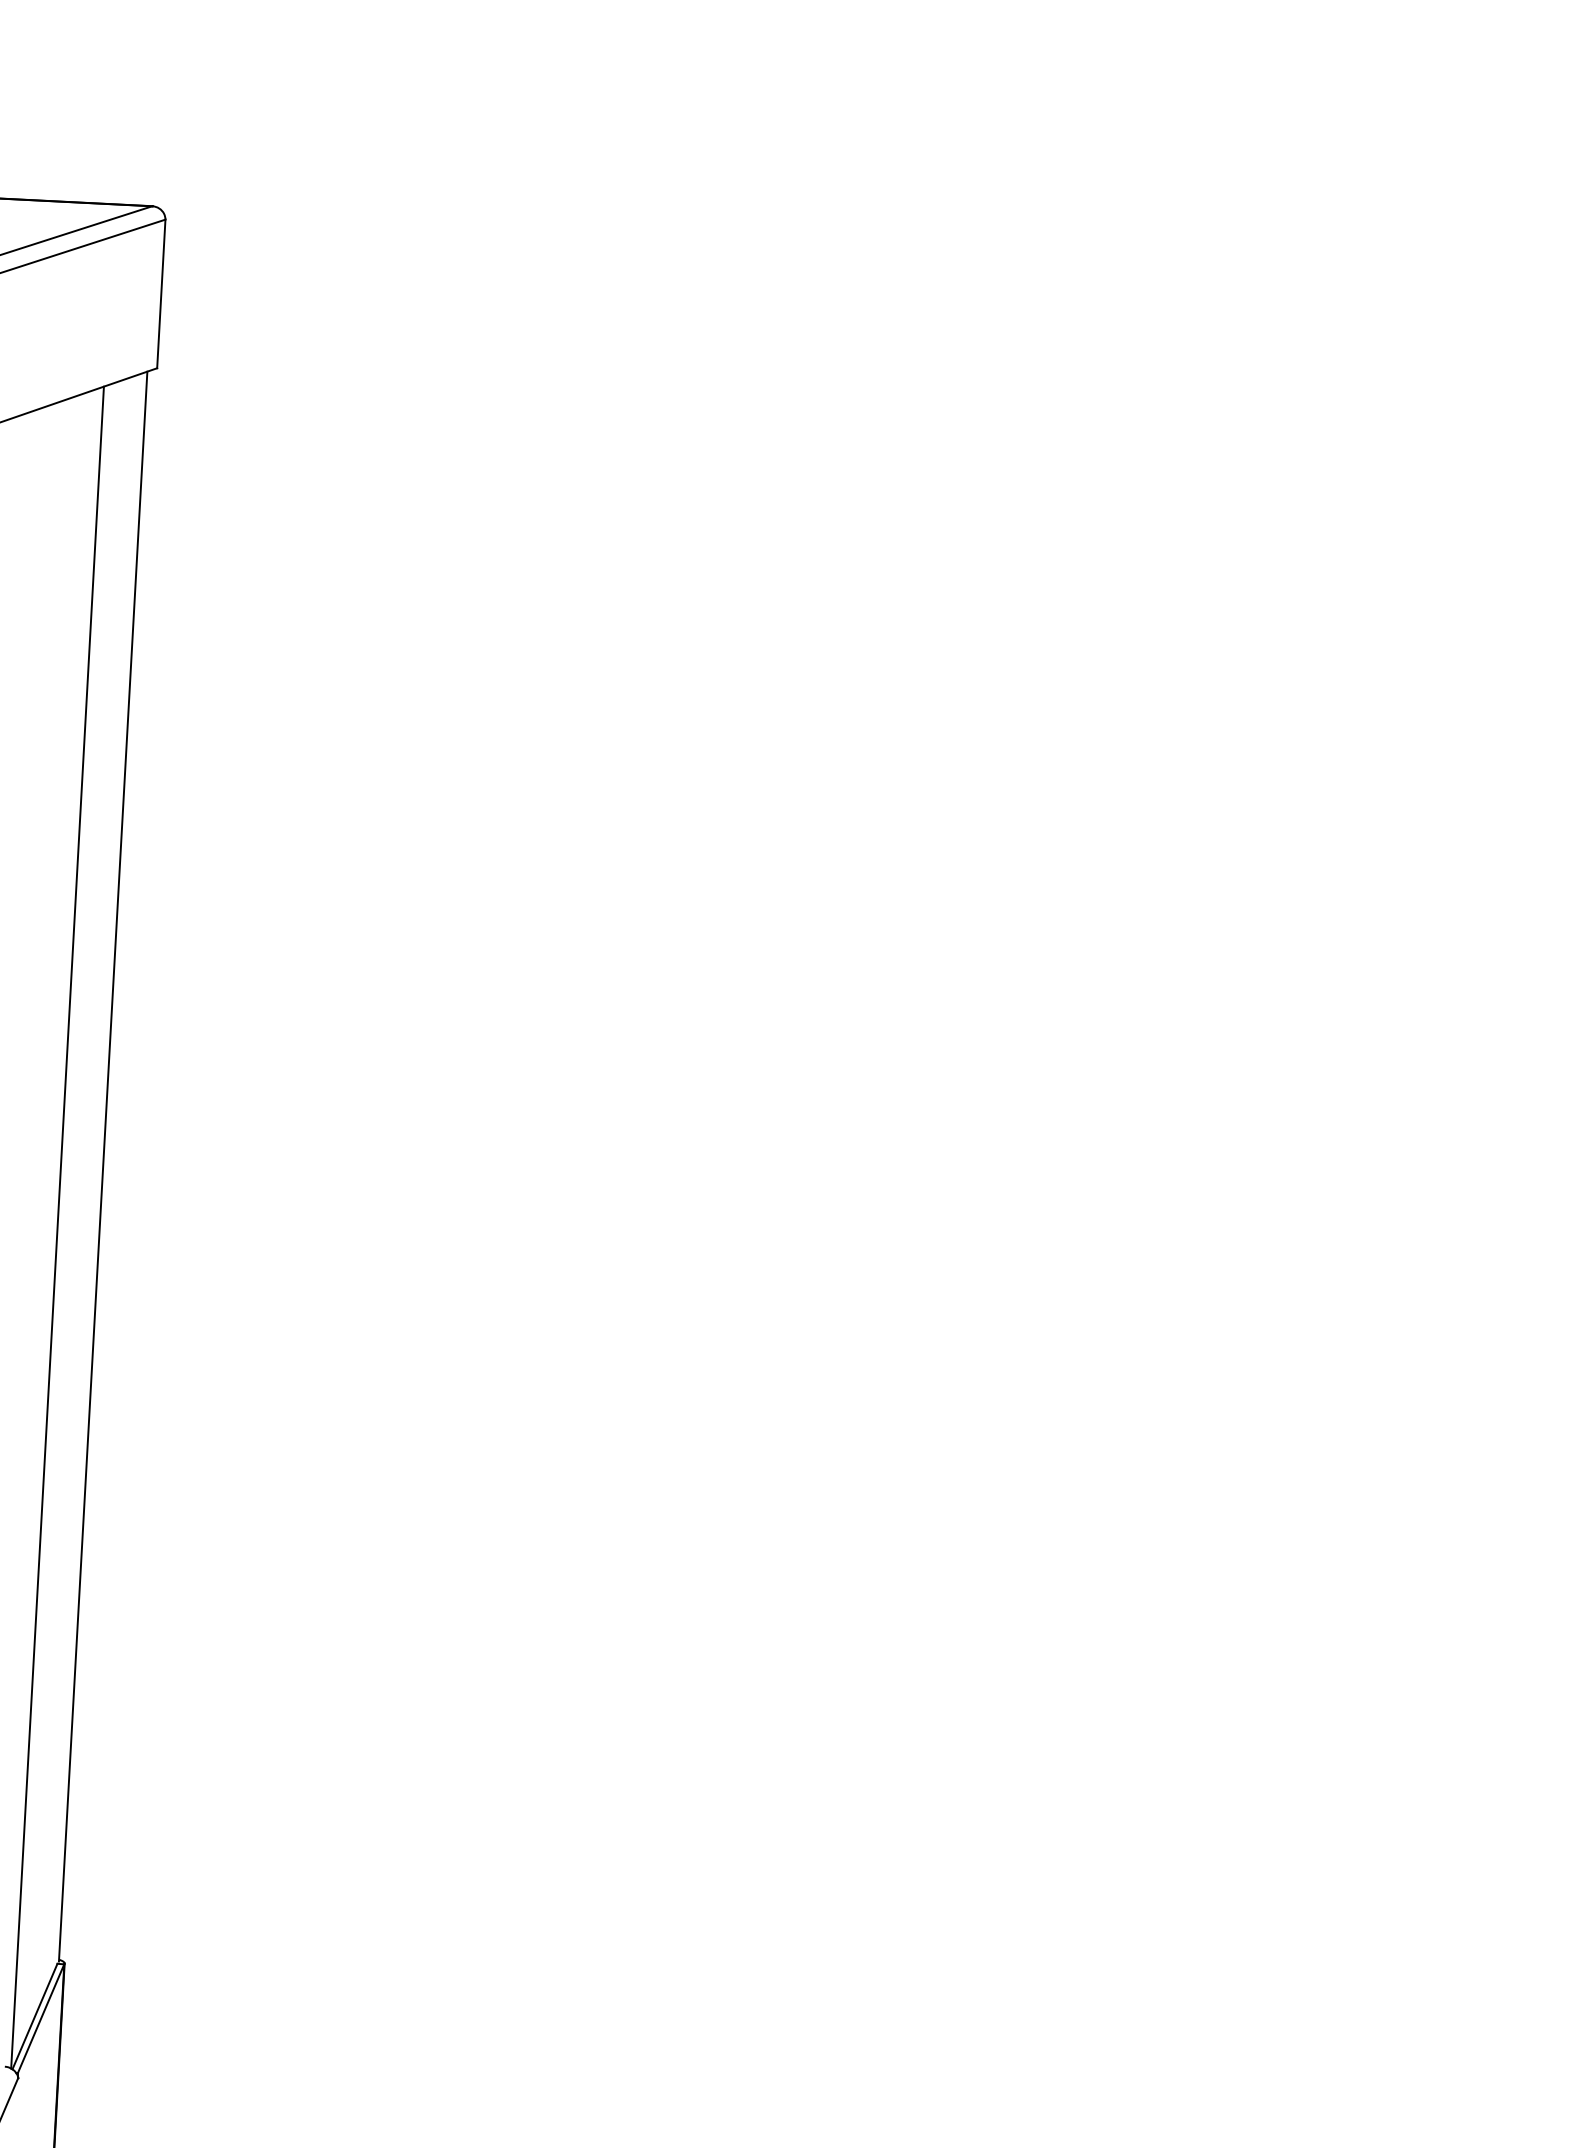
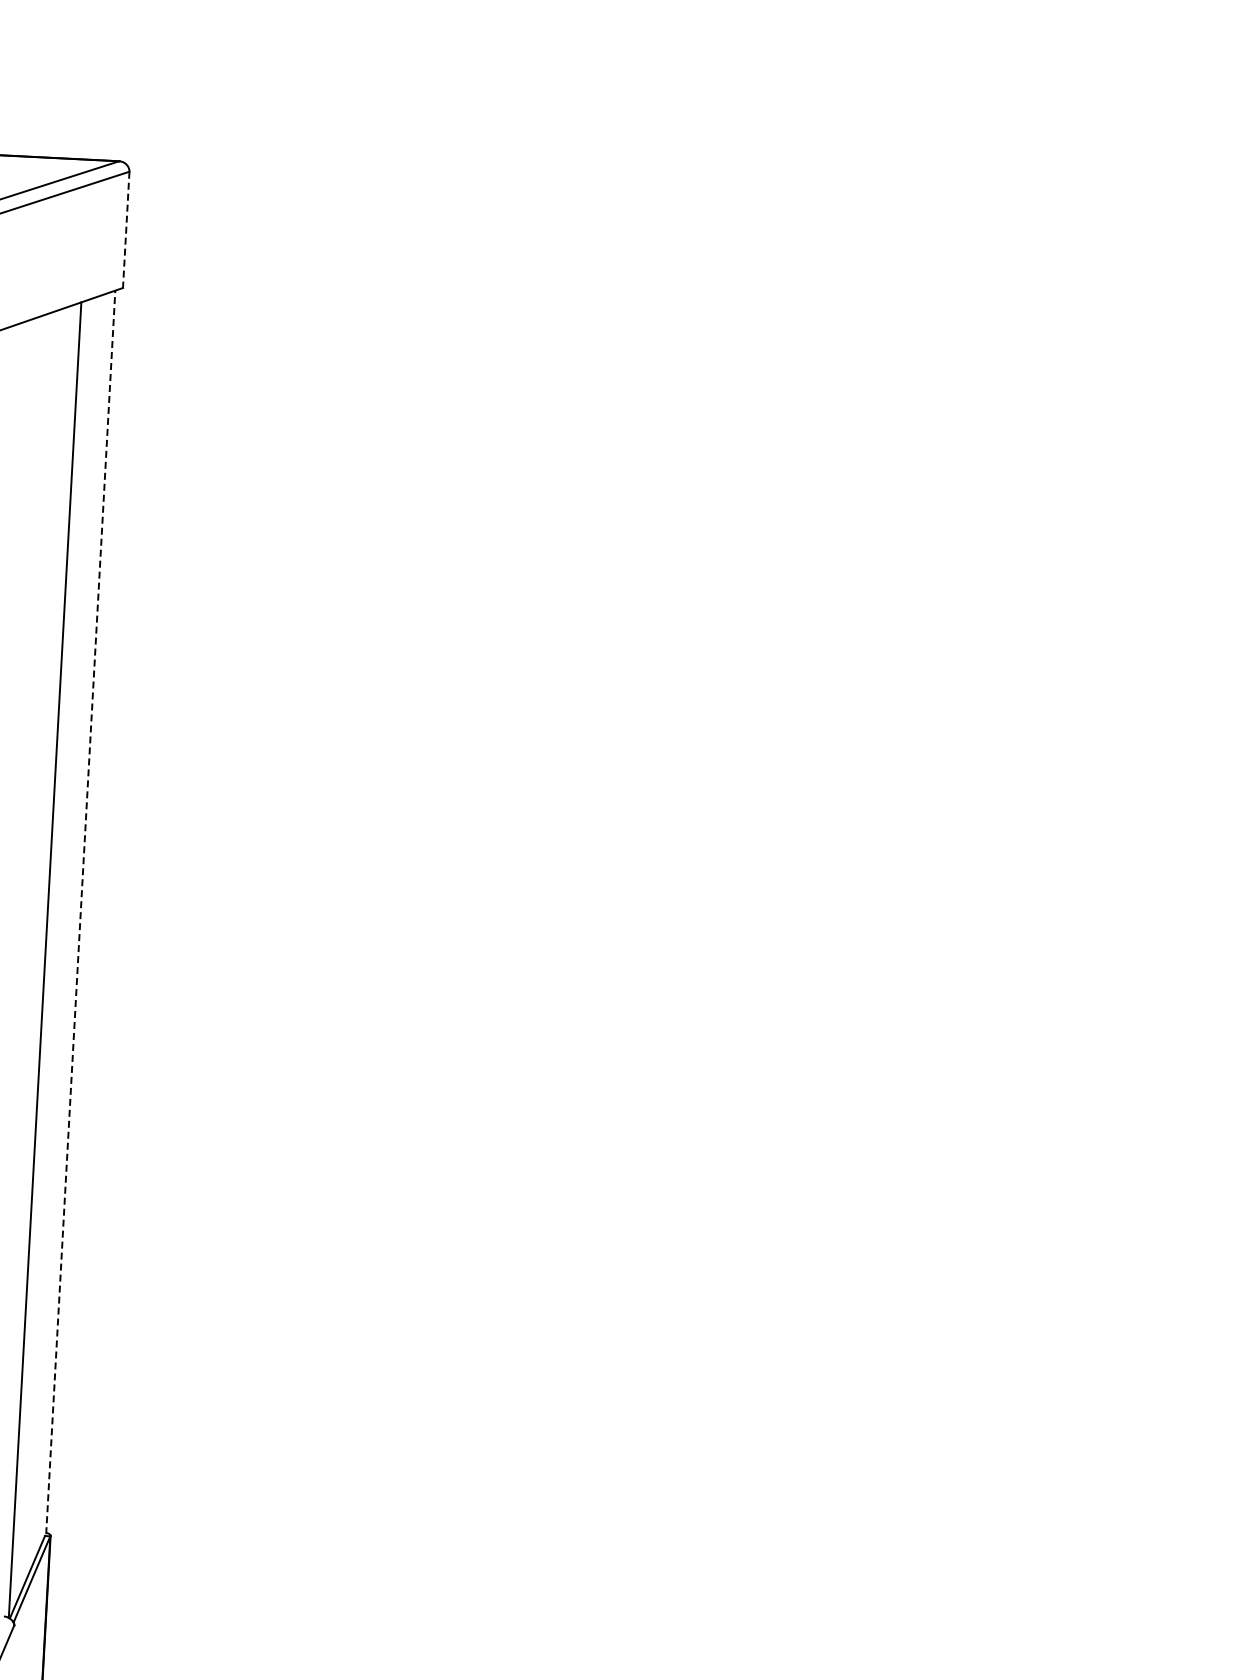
line: (161, 294) -> (126, 230), solid -> dashed
line: (102, 1166) -> (80, 912), solid -> dashed

